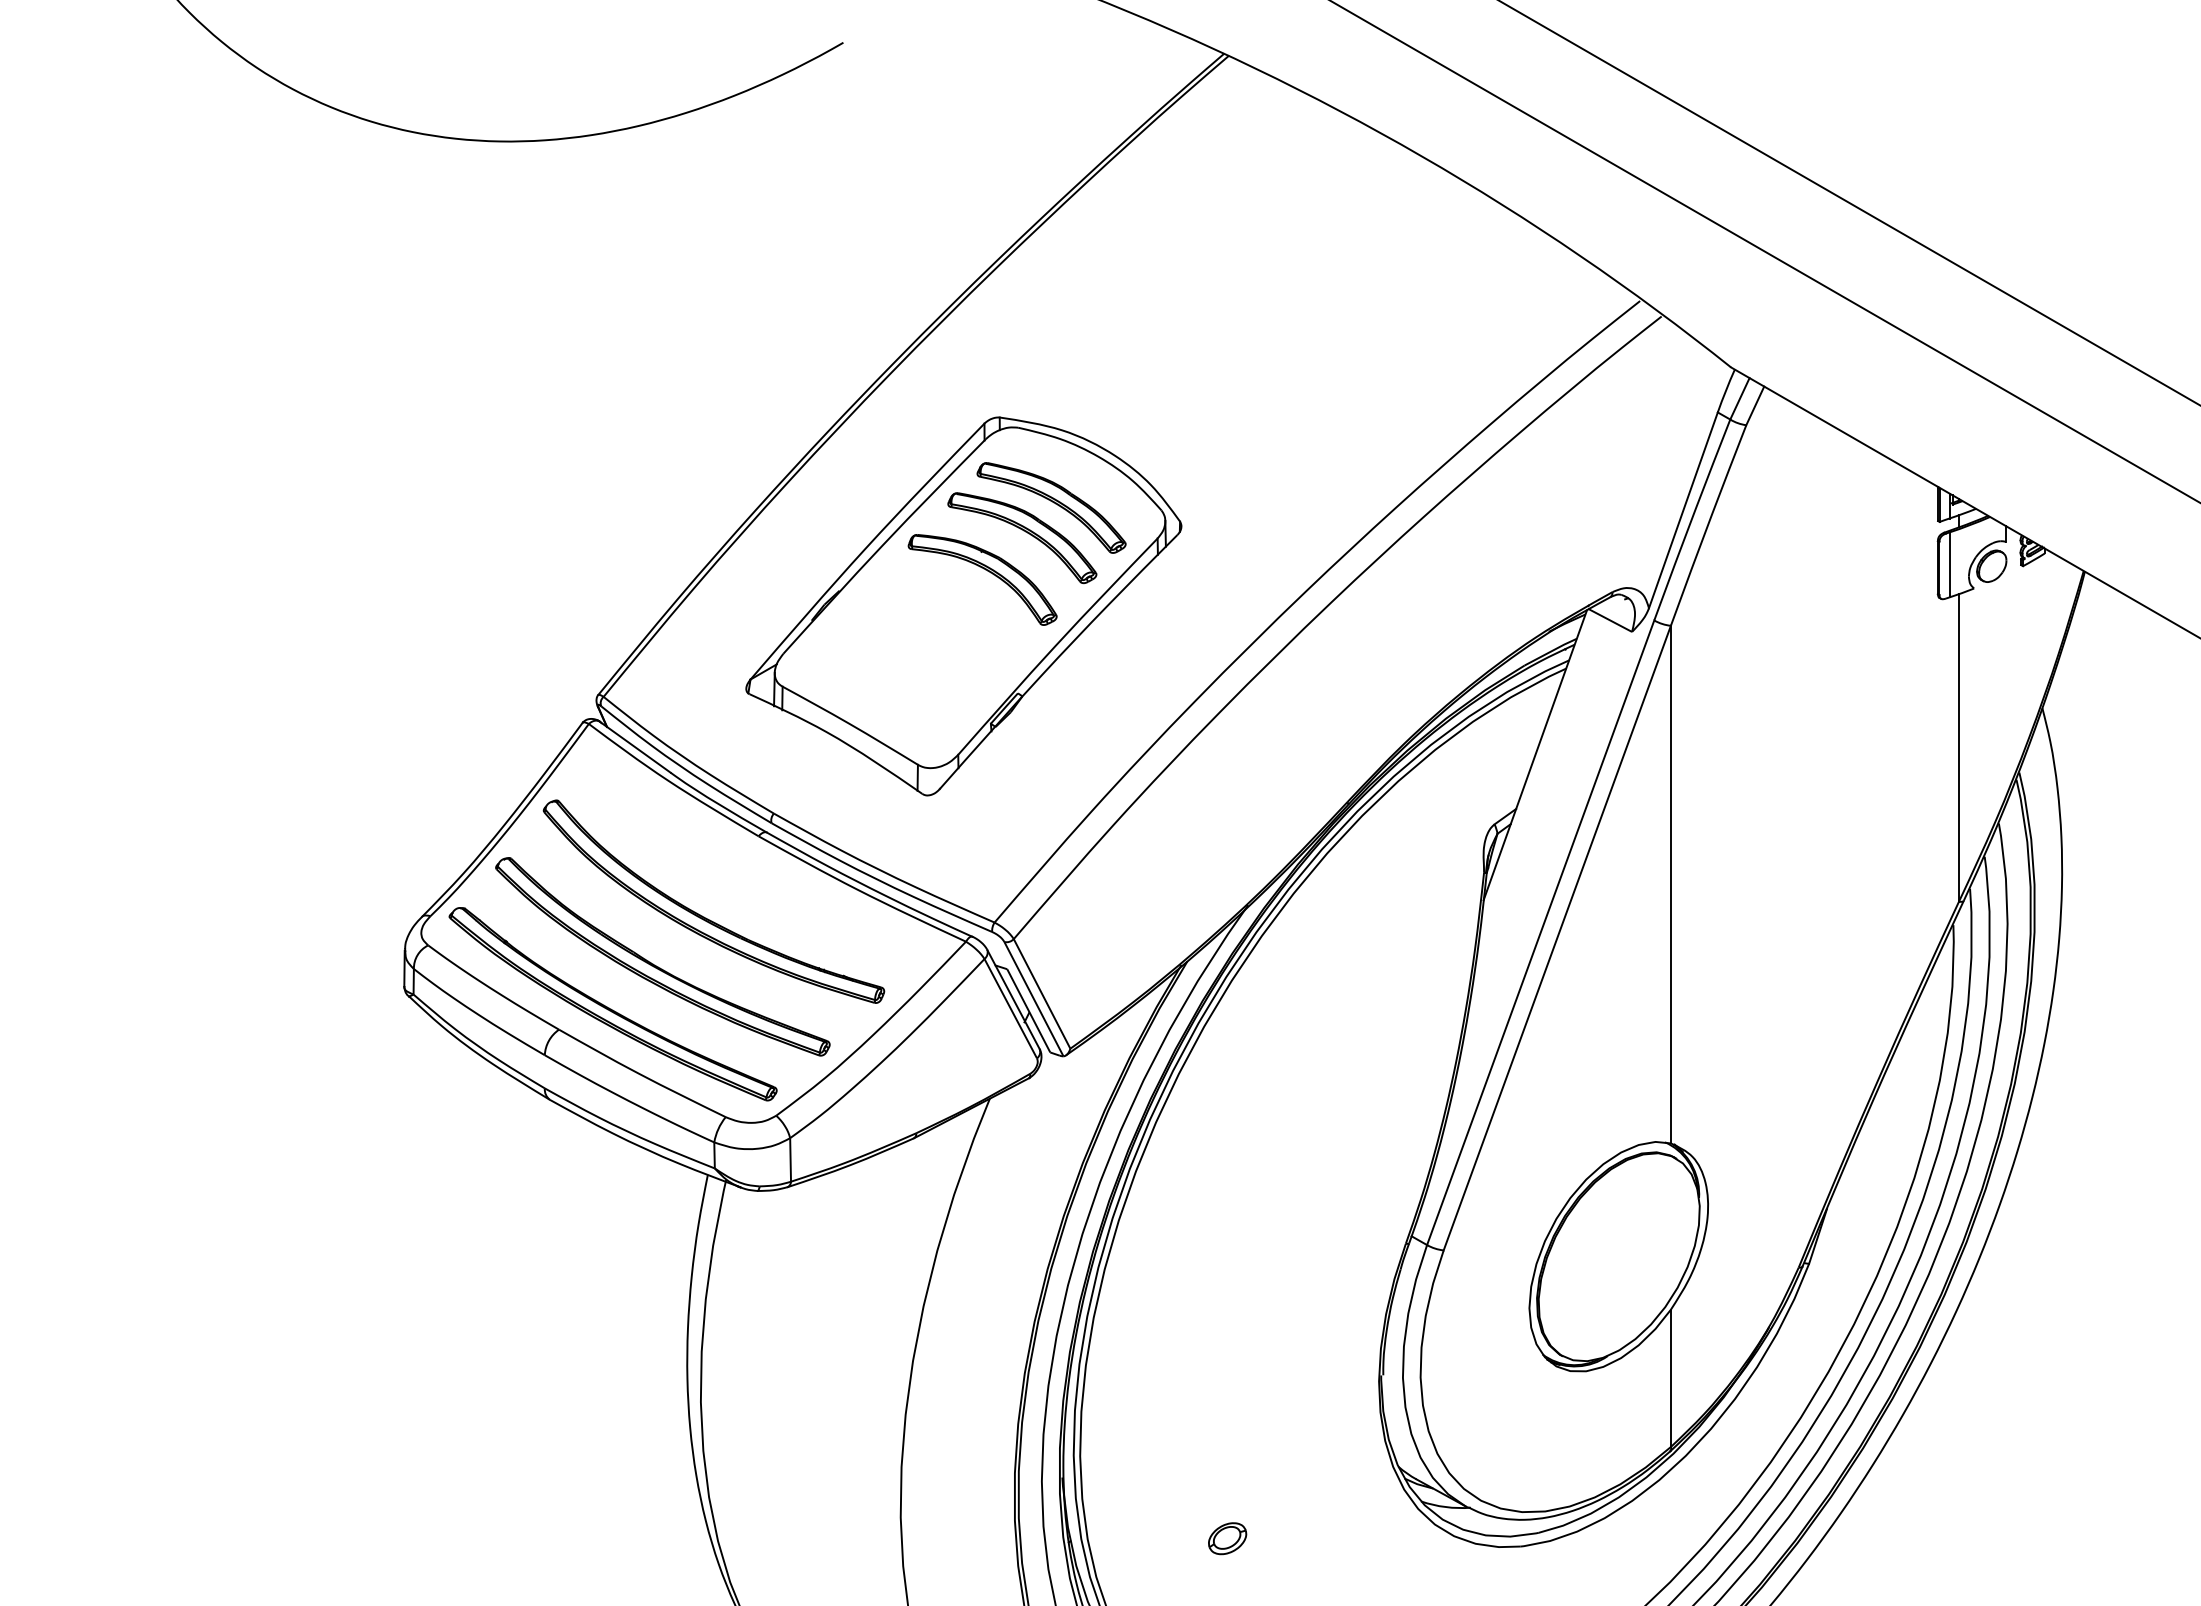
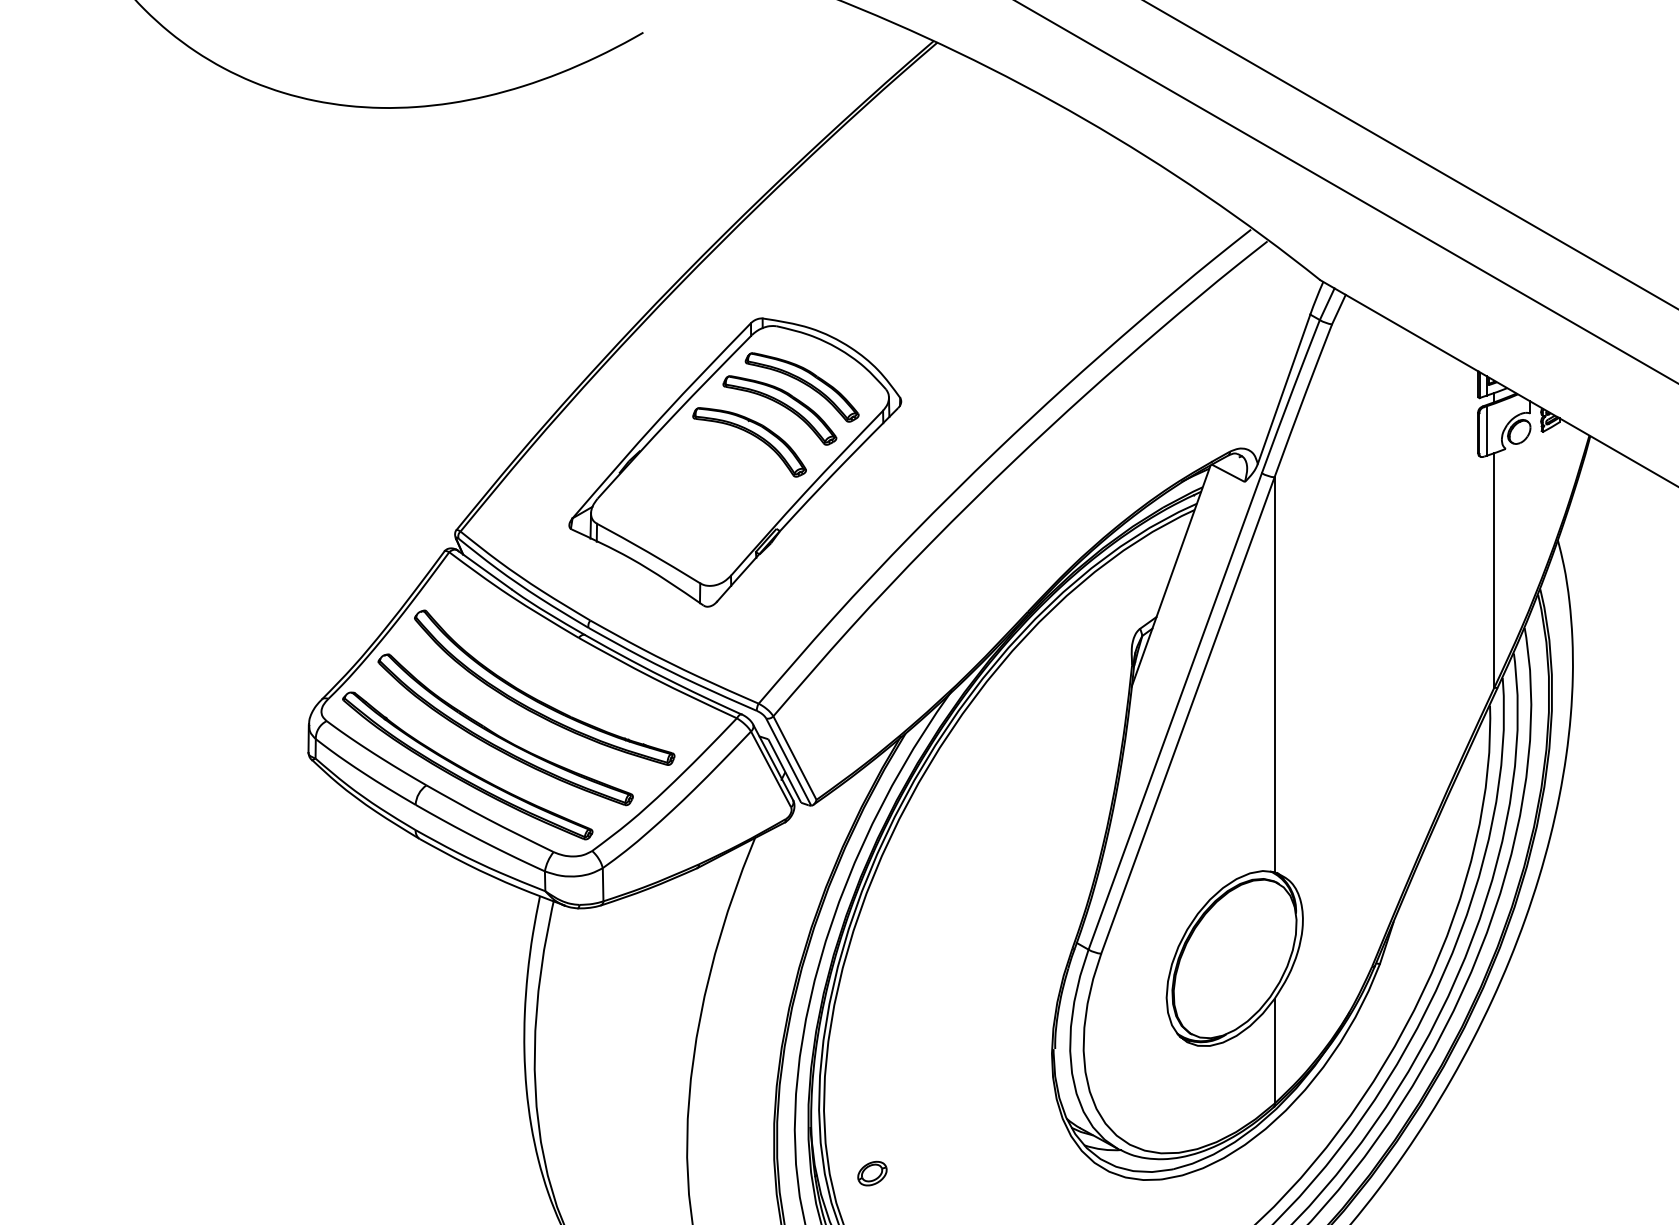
part: (1227, 1538) -> (872, 1173), moved

